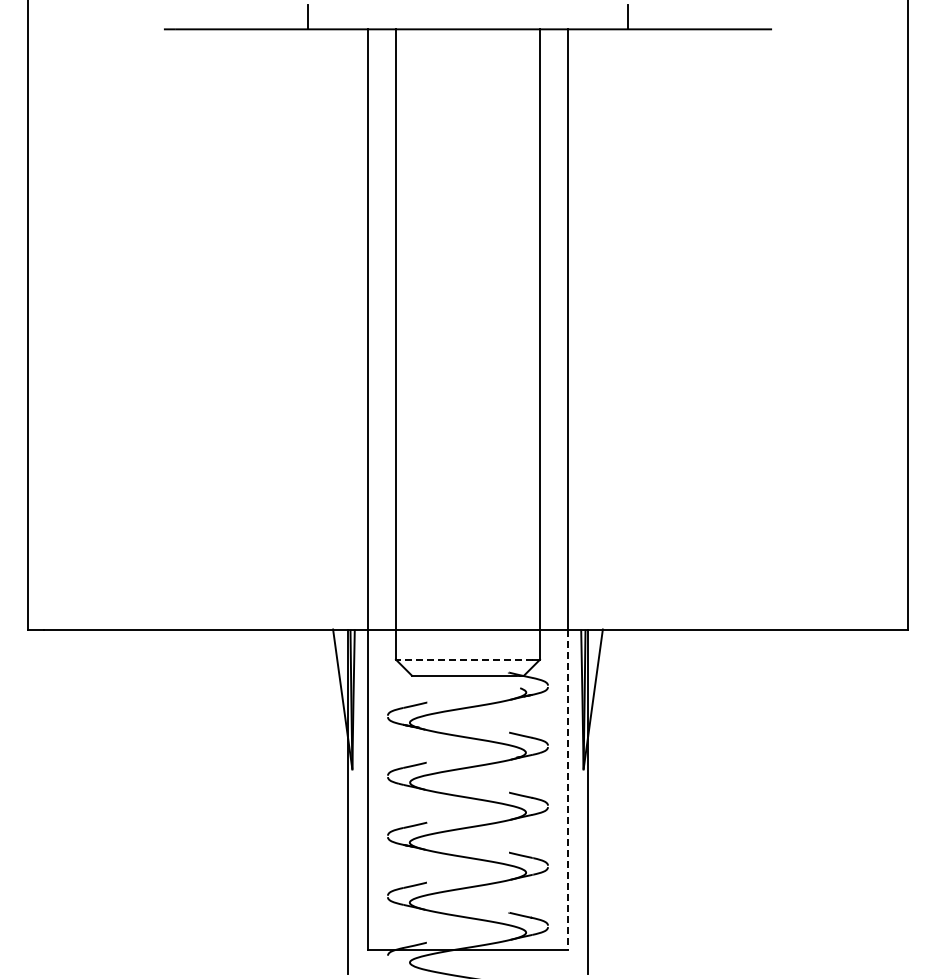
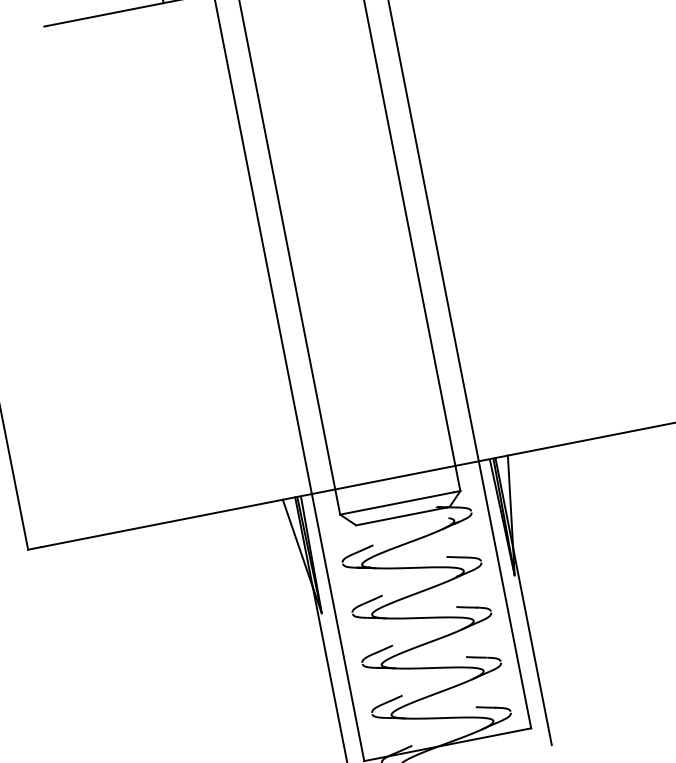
line: (463, 659) -> (396, 503), dashed -> solid
line: (568, 790) -> (505, 595), dashed -> solid

